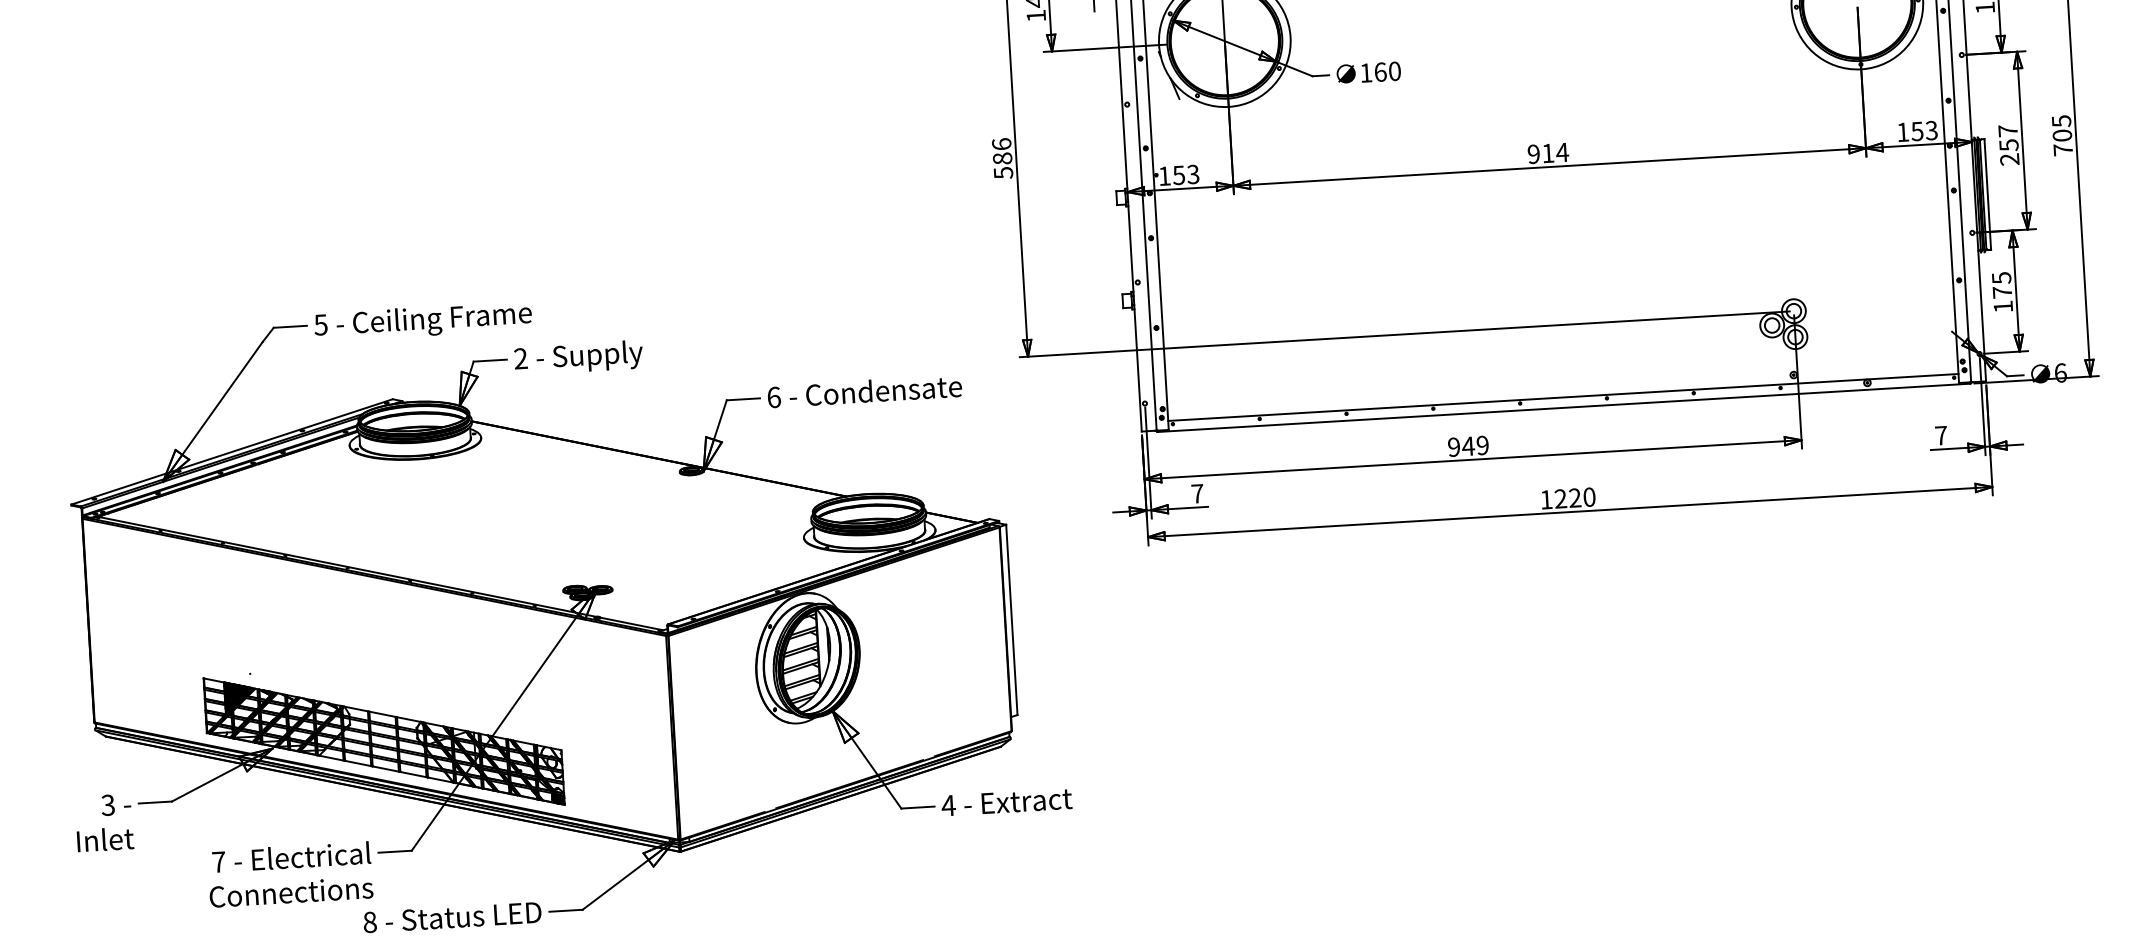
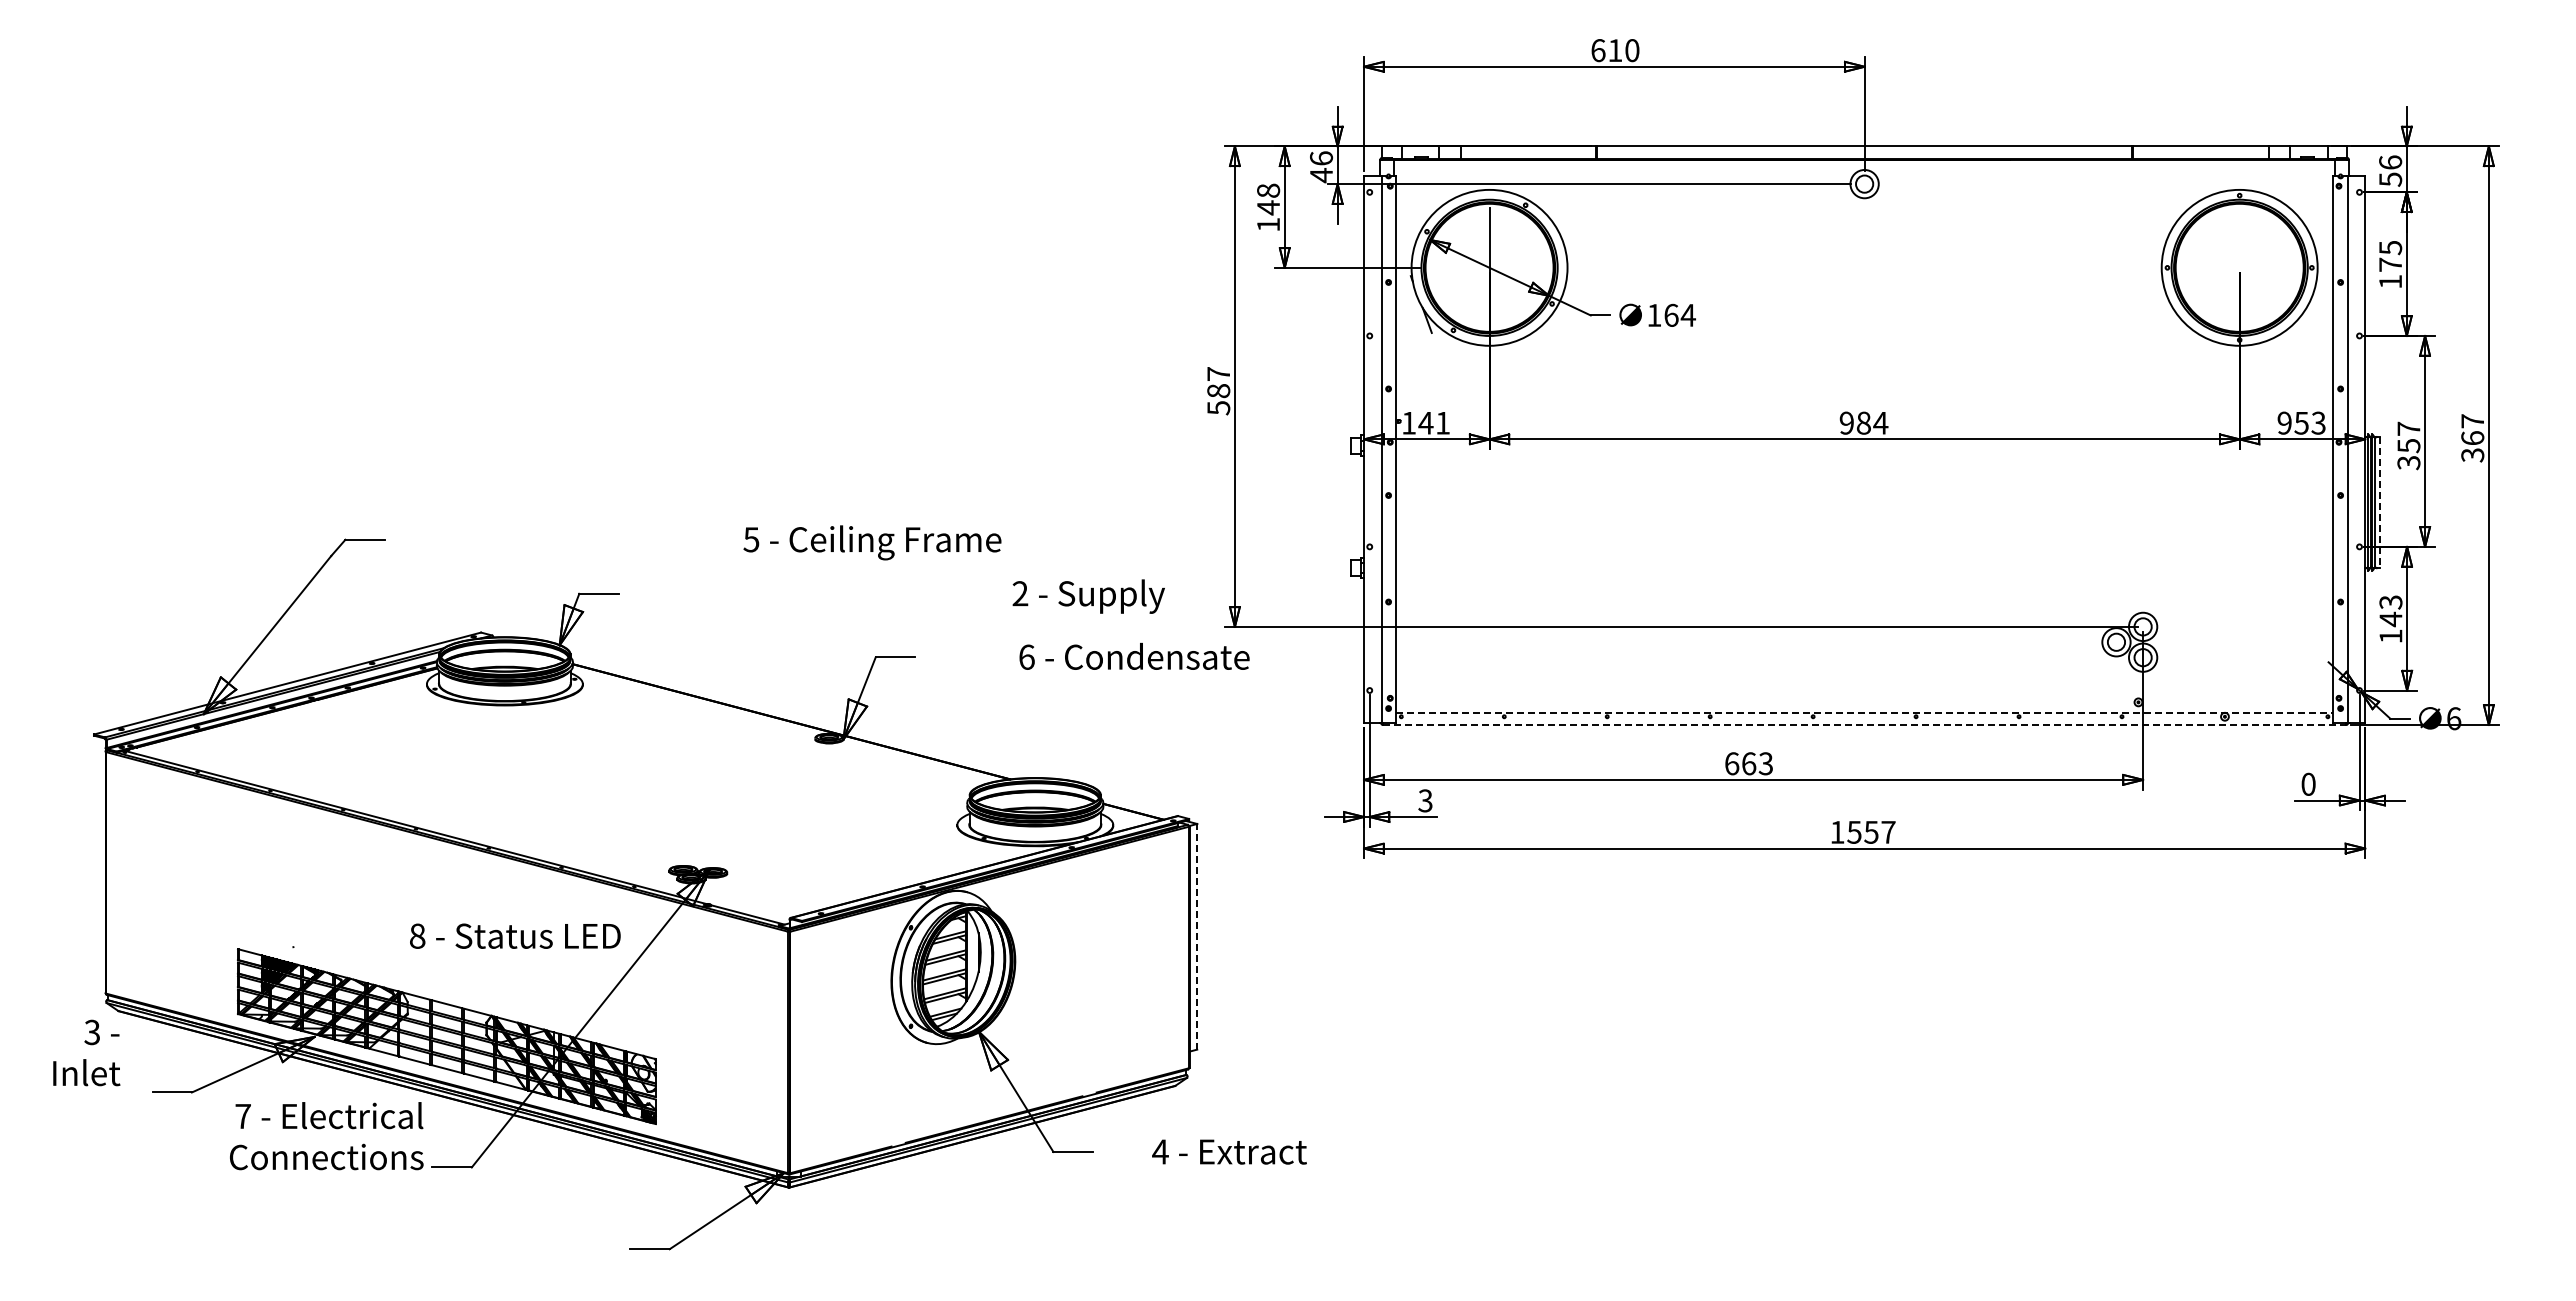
text: (1394, 70) -> (1688, 314), 160 -> 164
text: (1902, 131) -> (2284, 422), 153 -> 953
text: (2062, 135) -> (2472, 438), 705 -> 367
text: (1001, 143) -> (1218, 373), 586 -> 587
text: (1547, 152) -> (1863, 422), 914 -> 984
text: (2010, 160) -> (2409, 463), 257 -> 357
text: (1185, 174) -> (1433, 422), 153 -> 141
line: (1987, 194) -> (2380, 502), solid -> dashed
text: (2001, 285) -> (2390, 611), 175 -> 143
text: (423, 321) -> (872, 542), moved
text: (578, 357) -> (1088, 596), moved
text: (864, 390) -> (1134, 655), moved
line: (1563, 397) -> (1864, 712), solid -> dashed
line: (1563, 407) -> (1864, 724), solid -> dashed
text: (1941, 434) -> (2308, 783), 7 -> 0
text: (1467, 446) -> (1748, 763), 949 -> 663
text: (1197, 493) -> (1425, 800), 7 -> 3
text: (1575, 497) -> (1871, 831), 1220 -> 1557
line: (1012, 619) -> (1197, 936), solid -> dashed
text: (1006, 801) -> (1229, 1151), moved
text: (104, 822) -> (86, 1052), moved
text: (290, 874) -> (326, 1136), moved
text: (452, 916) -> (515, 935), moved

